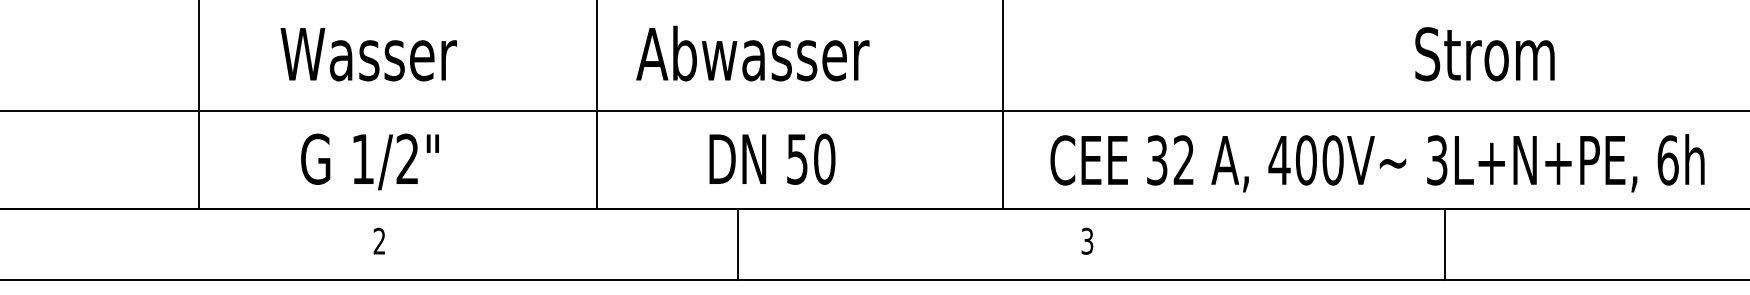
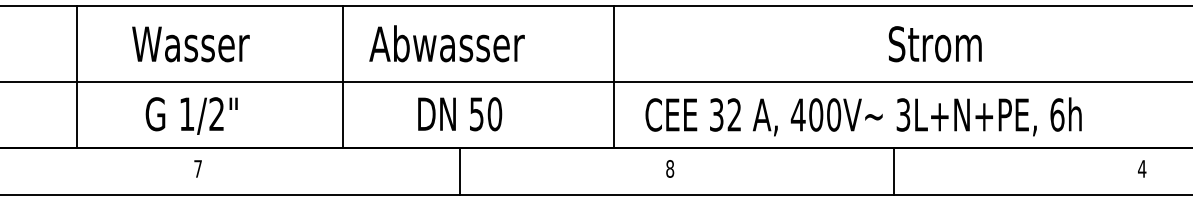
text: (378, 240) -> (197, 168), 2 -> 7
text: (1087, 240) -> (670, 168), 3 -> 8
line: (737, 243) -> (459, 170), moved
line: (1444, 243) -> (893, 170), moved

